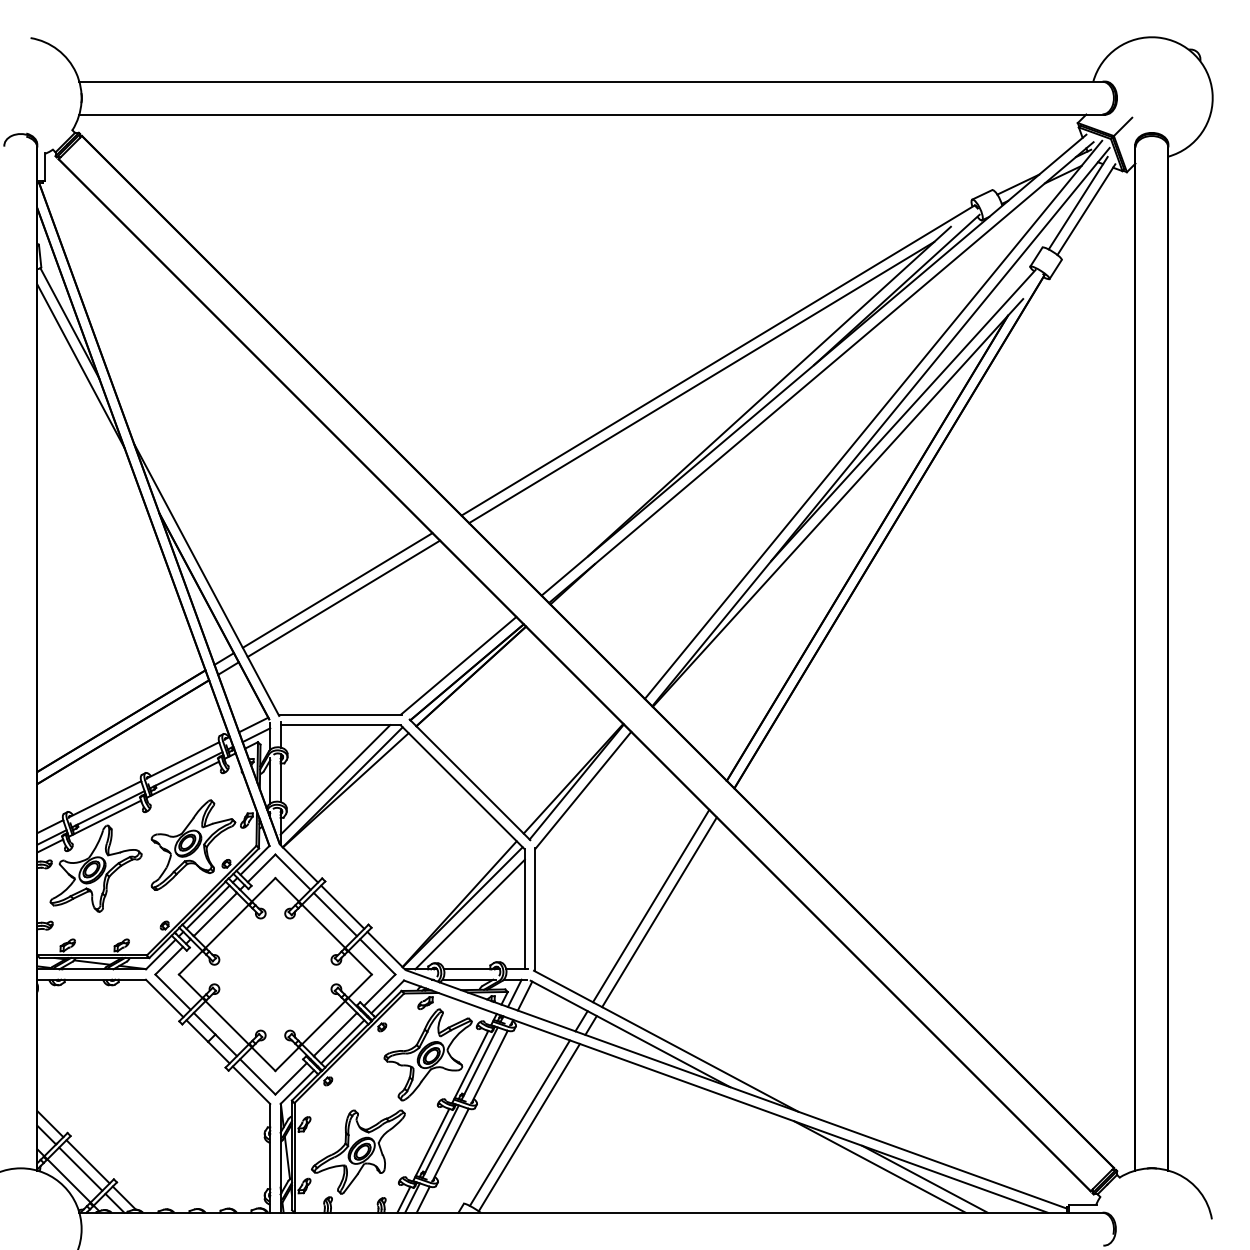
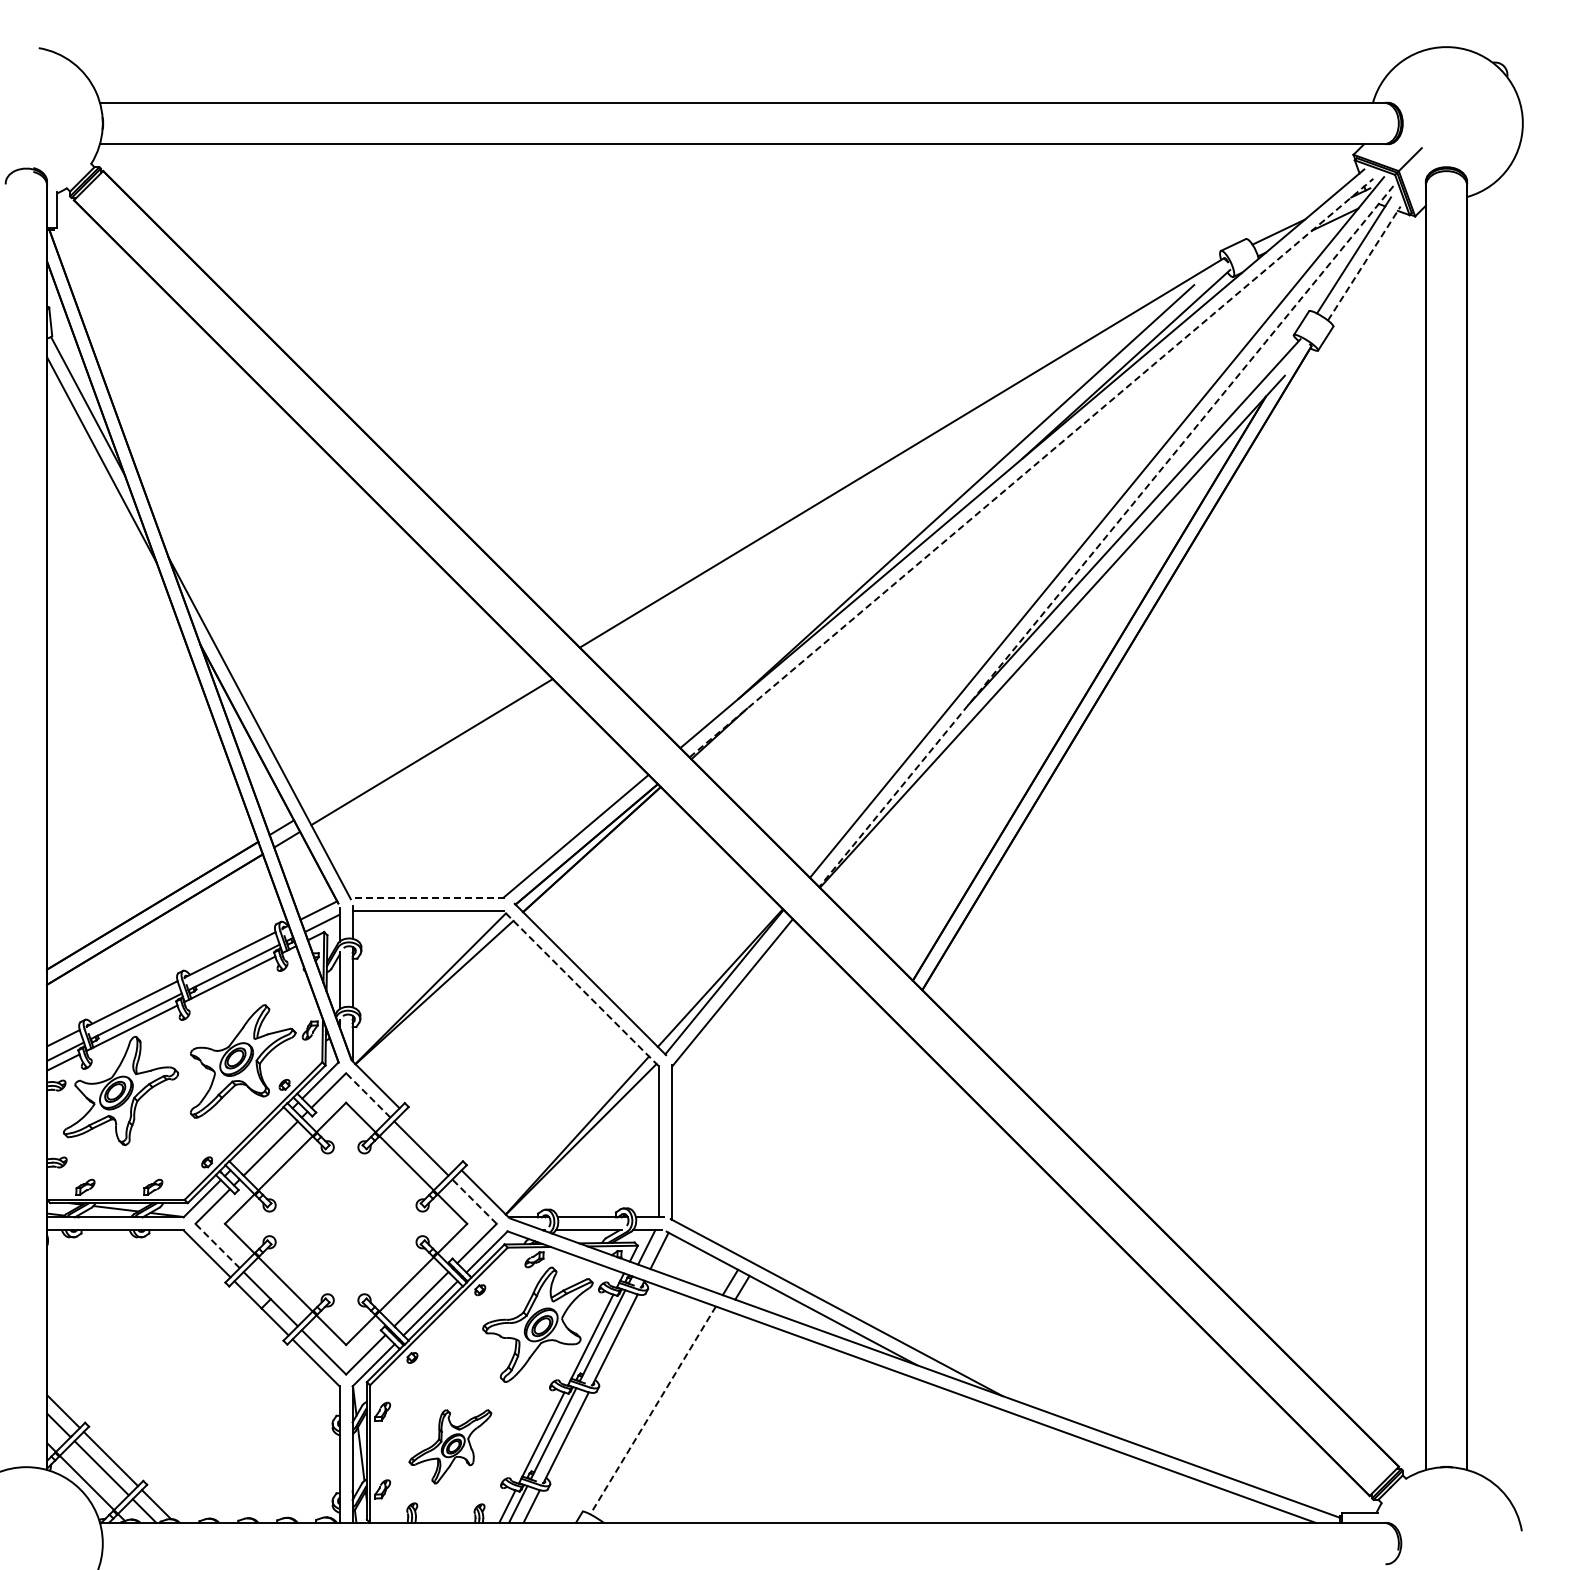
line: (1086, 209) -> (1364, 263), solid -> dashed
line: (821, 372) -> (1031, 468), solid -> dashed
line: (701, 382) -> (881, 480), removed
line: (881, 427) -> (1106, 536), solid -> dashed
line: (337, 590) -> (424, 741), removed
line: (339, 714) -> (426, 897), solid -> dashed
line: (335, 779) -> (421, 979), removed
line: (462, 787) -> (580, 988), solid -> dashed
line: (292, 872) -> (367, 1095), solid -> dashed
line: (650, 905) -> (817, 1137), removed
line: (208, 907) -> (261, 1139), removed
line: (342, 907) -> (430, 1139), removed
line: (659, 912) -> (828, 1145), removed
line: (470, 914) -> (590, 1148), removed
line: (377, 956) -> (474, 1201), solid -> dashed
line: (172, 991) -> (217, 1245), solid -> dashed
line: (519, 1123) -> (652, 1410), solid -> dashed
line: (529, 1127) -> (664, 1416), removed
part: (358, 1151) -> (450, 1446), size x0.7
line: (879, 1166) -> (1104, 1464), removed
line: (924, 1178) -> (1161, 1480), removed

